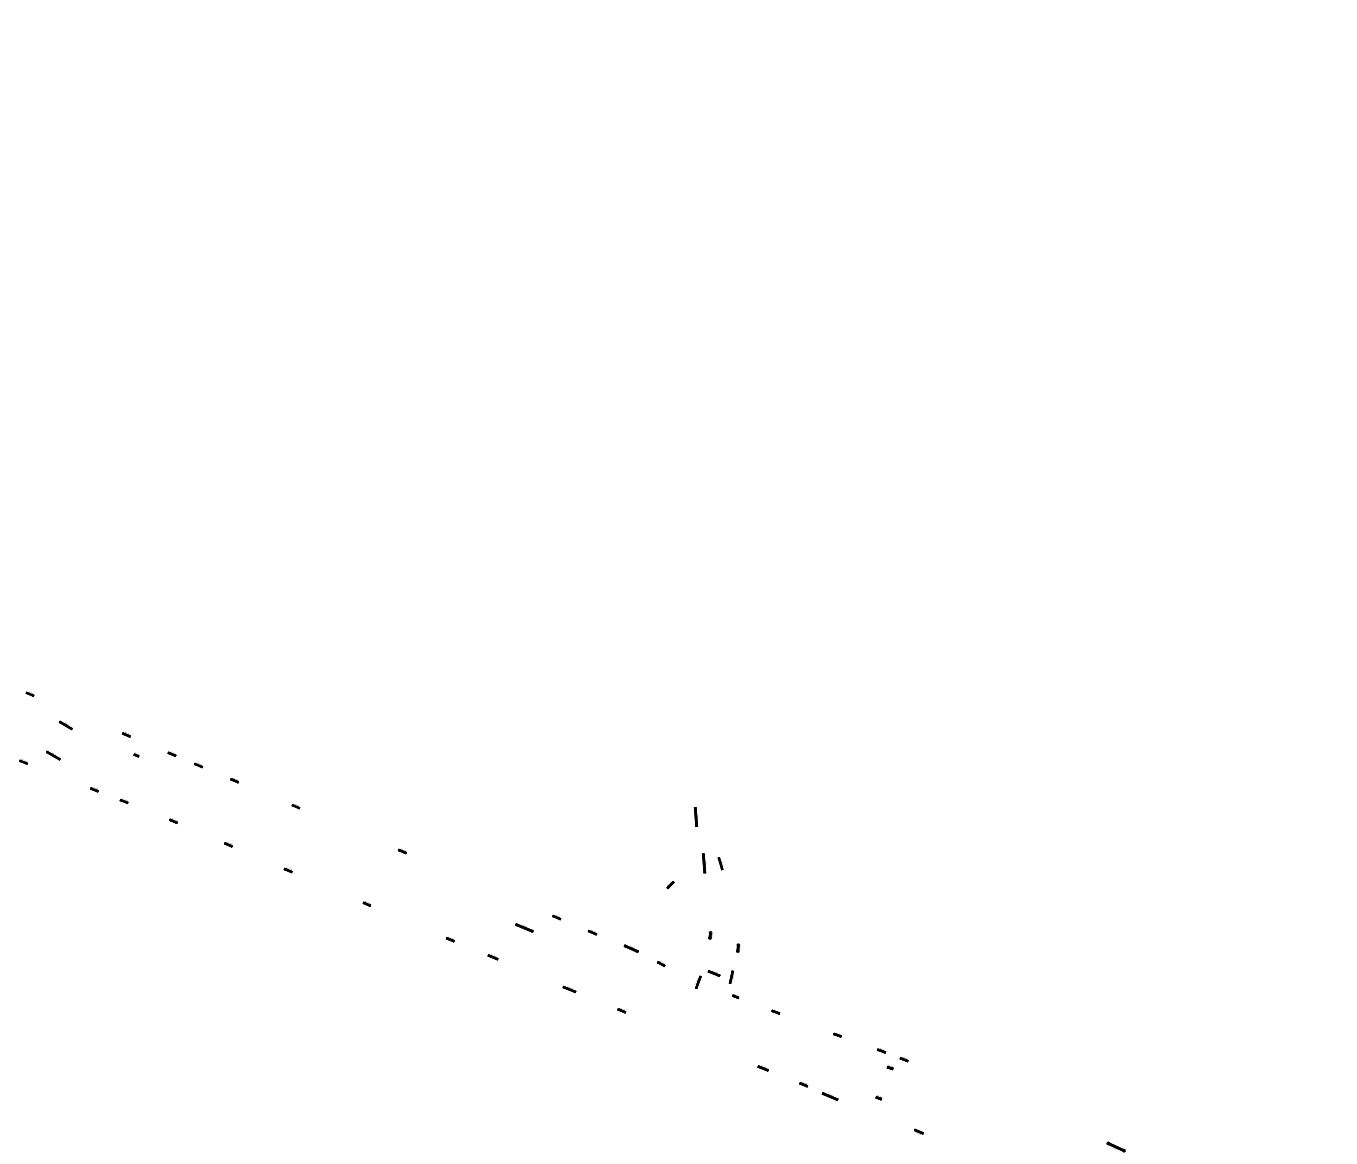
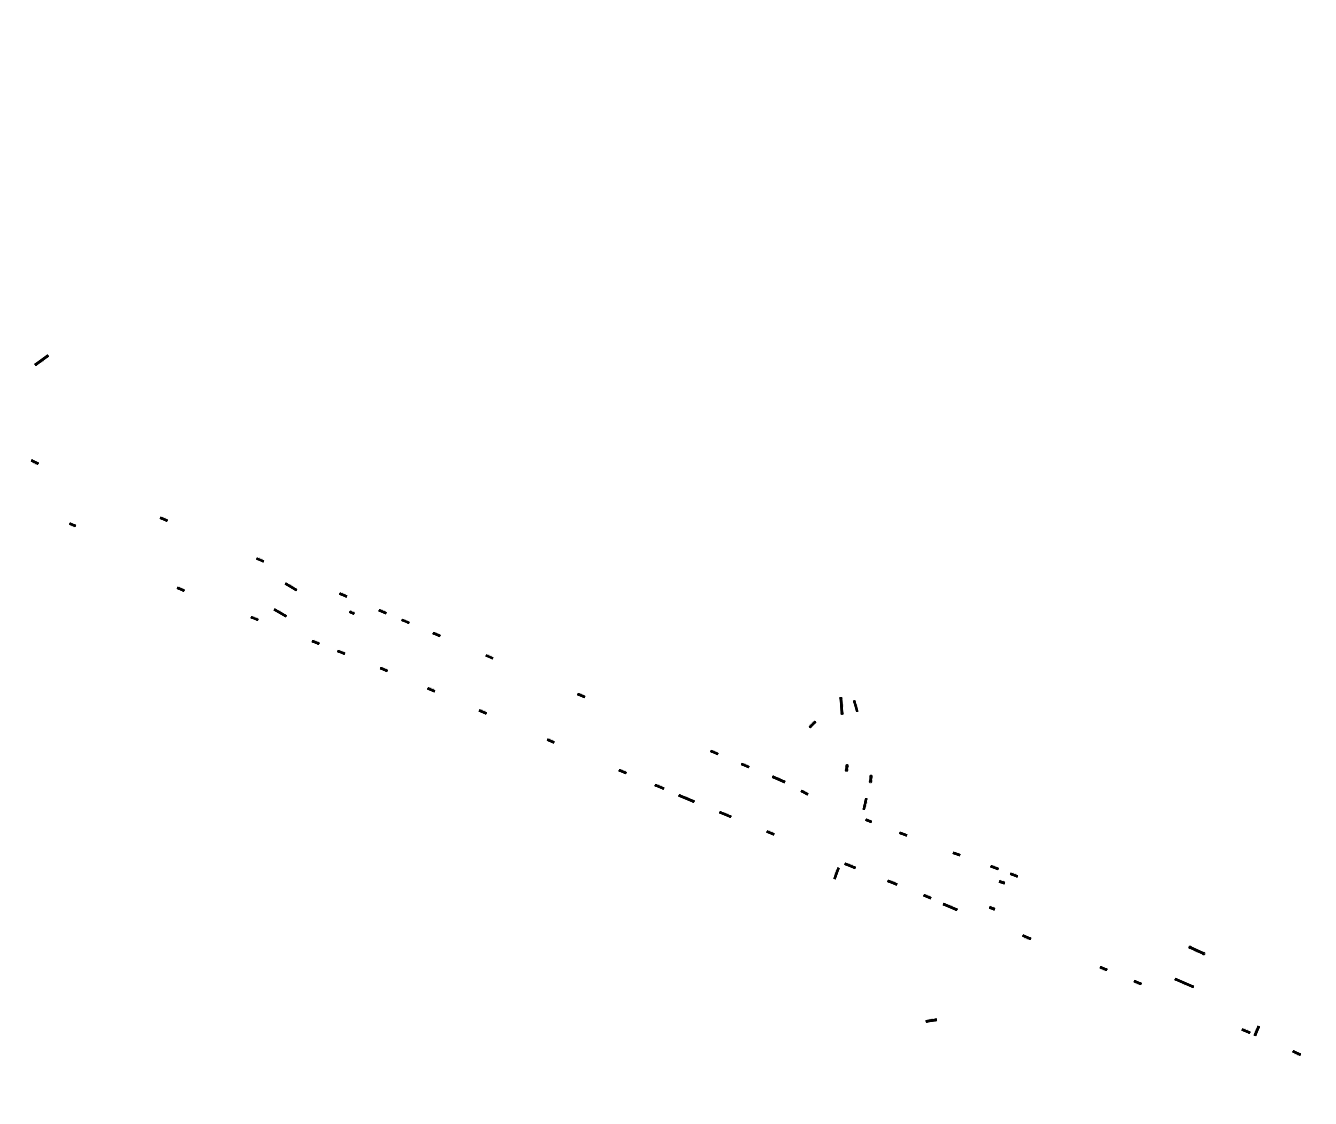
line: (696, 816) -> (834, 665), removed
part: (524, 927) -> (686, 798), moved
part: (707, 978) -> (844, 870), moved

